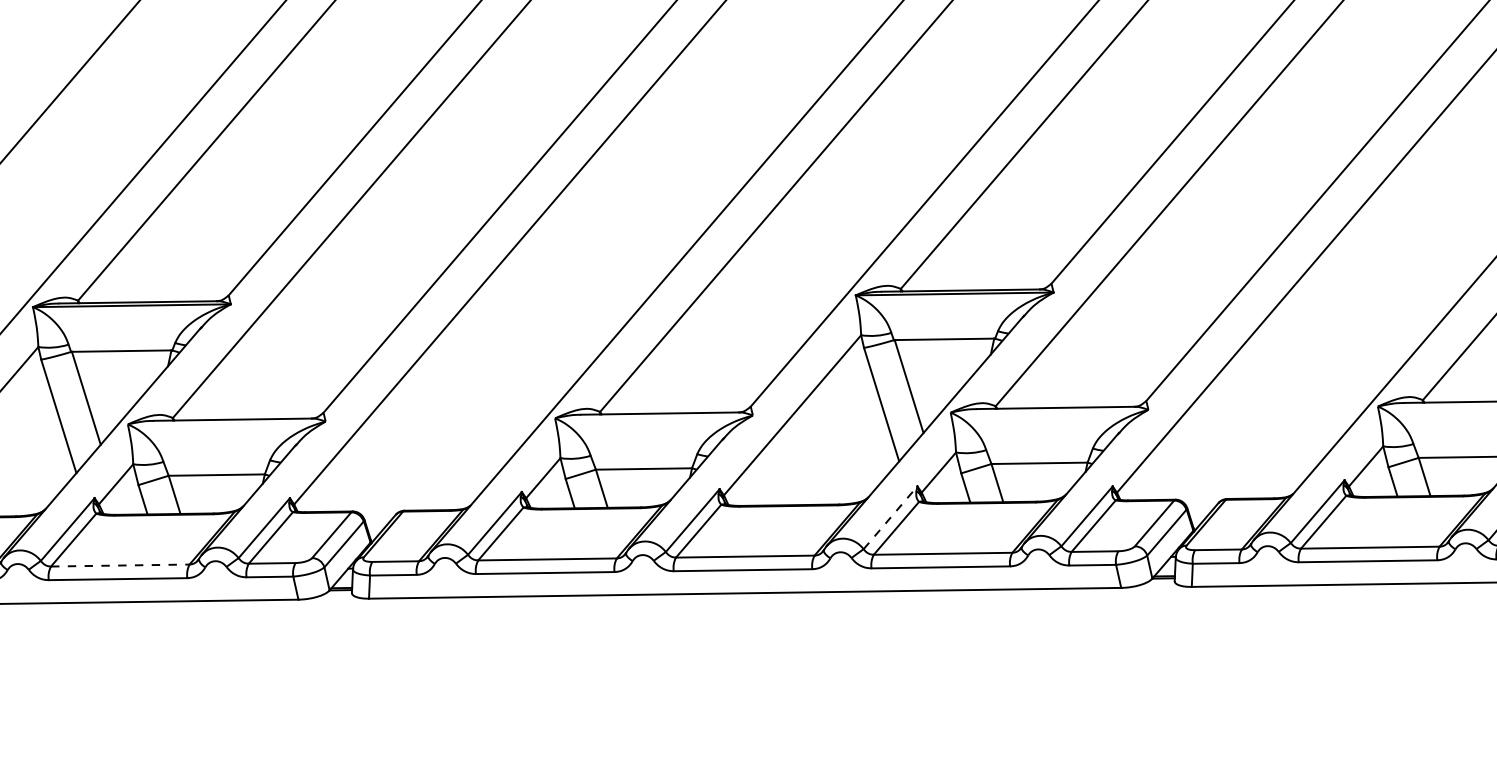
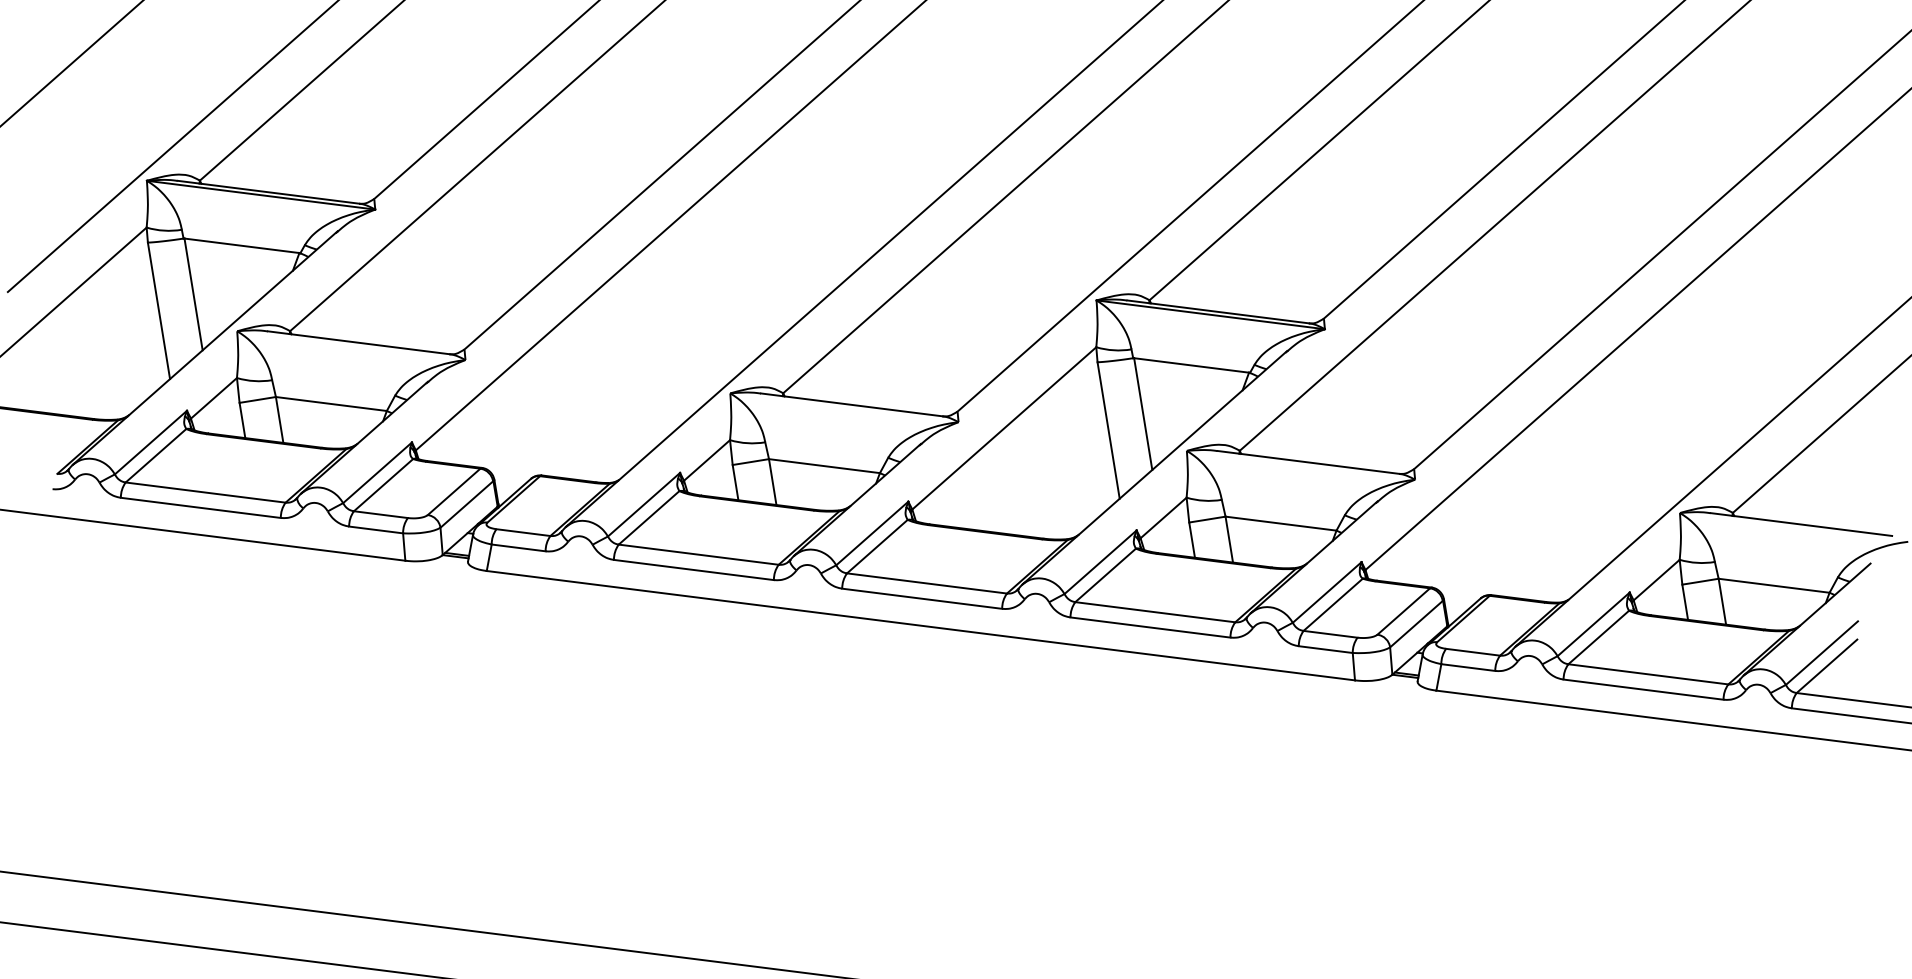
line: (890, 517) -> (1100, 561), dashed -> solid
line: (120, 565) -> (205, 492), dashed -> solid

